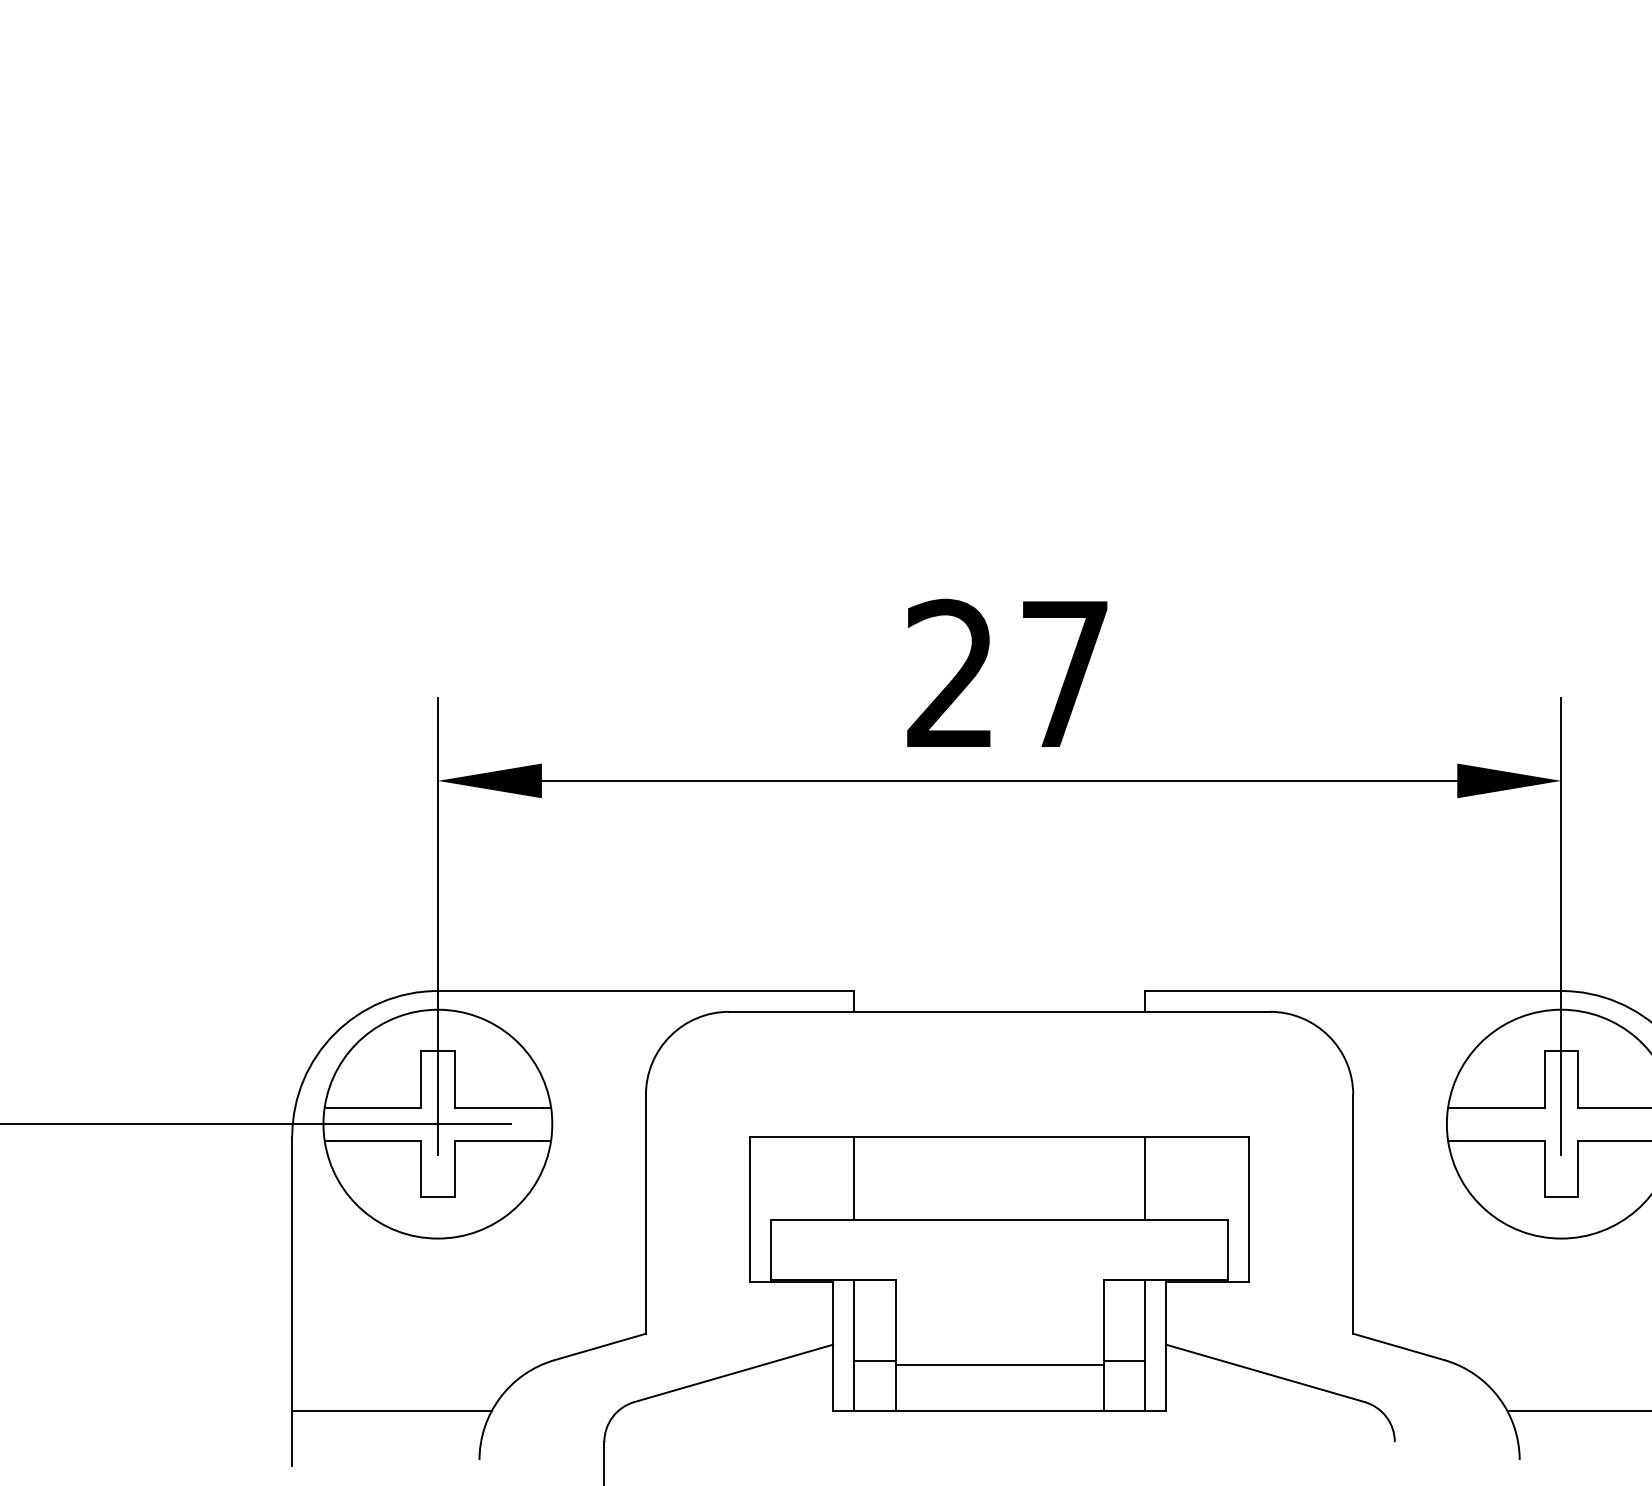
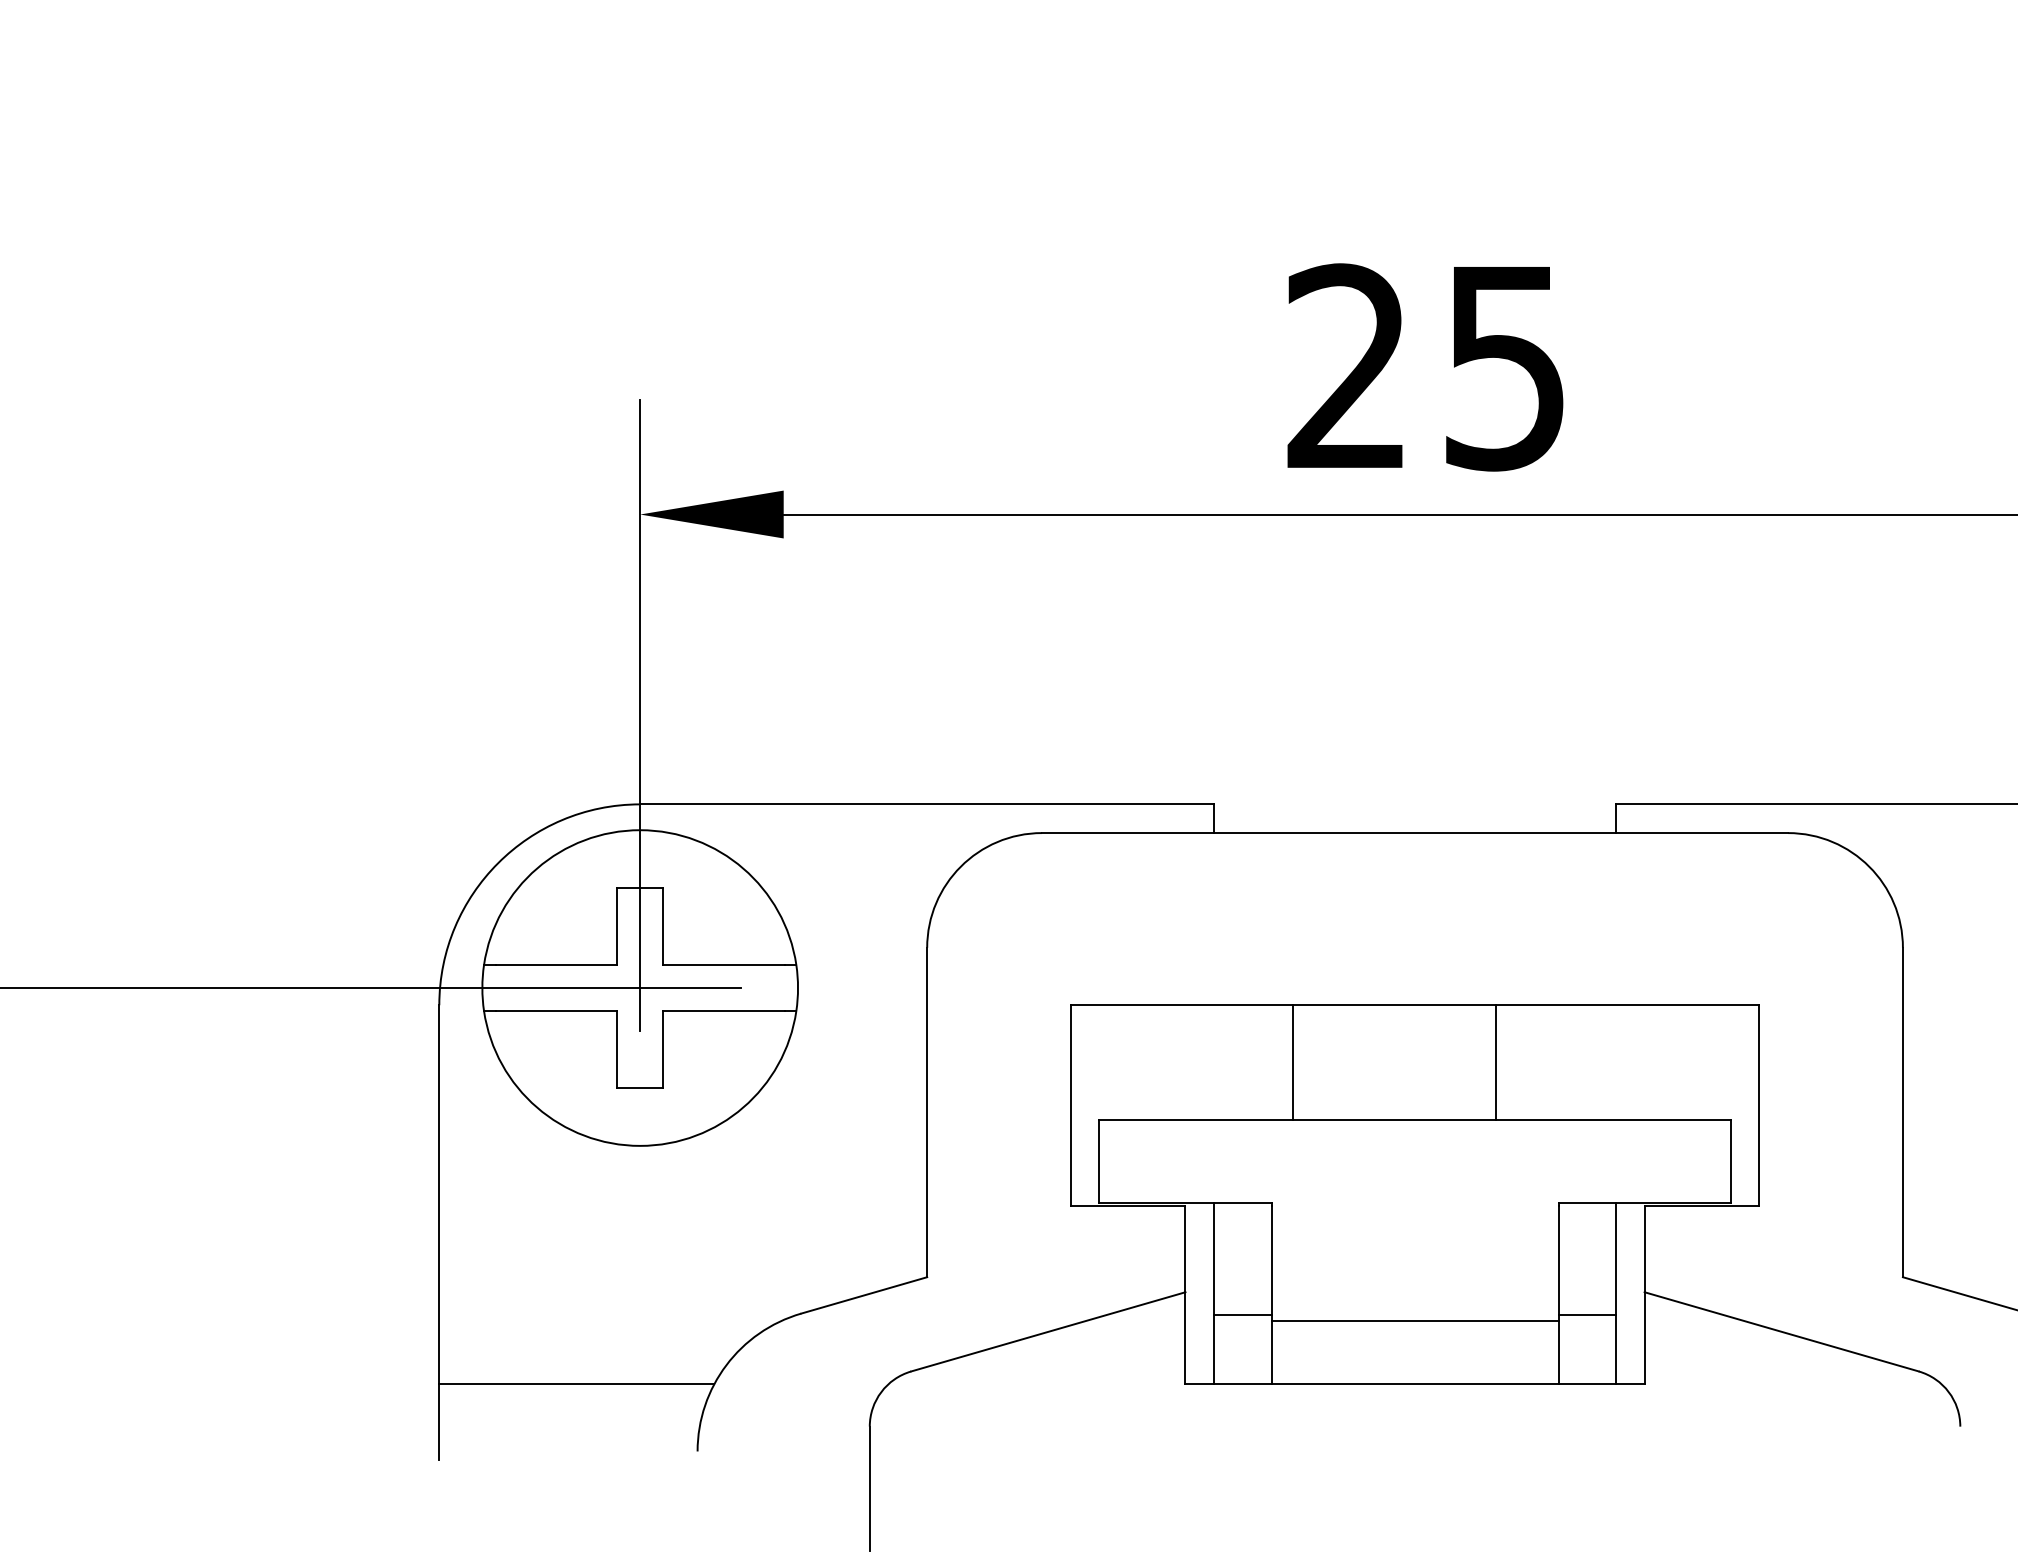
text: (1064, 675) -> (1504, 369), 27 -> 25
line: (853, 1177) -> (1292, 1061), moved
line: (1145, 1177) -> (1496, 1061), moved

